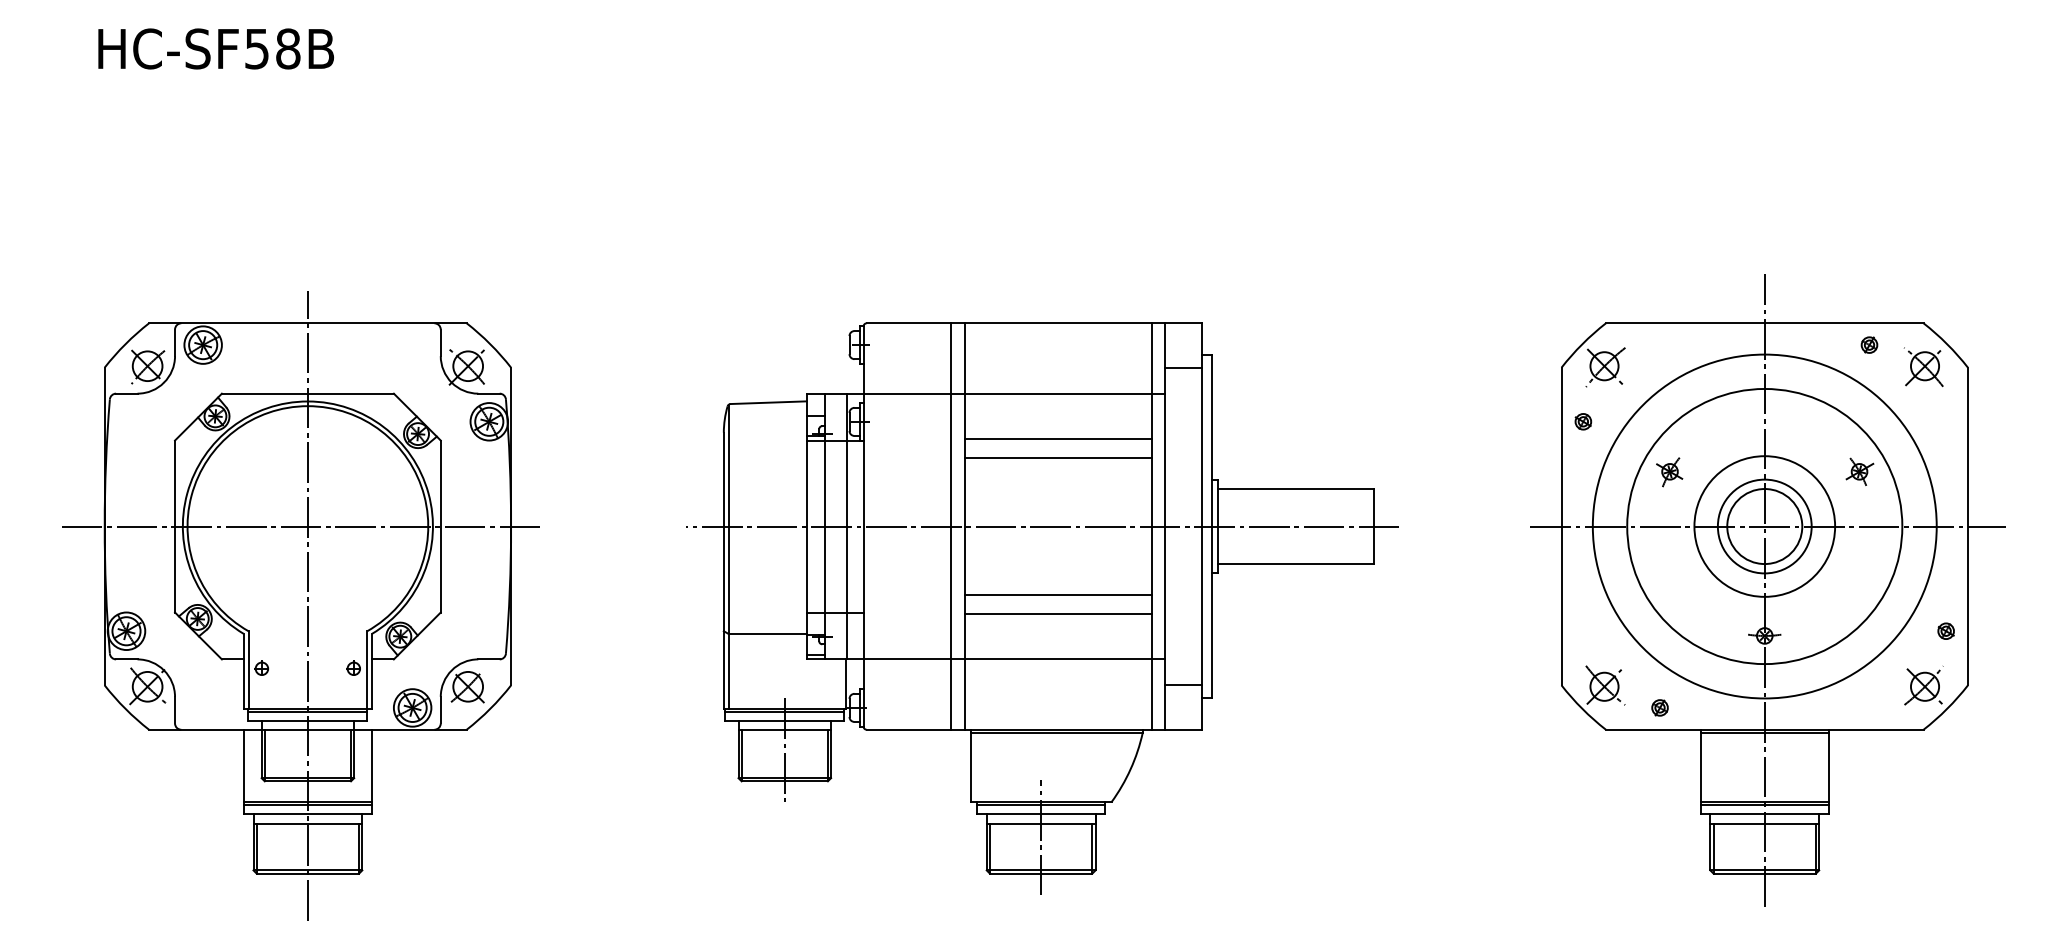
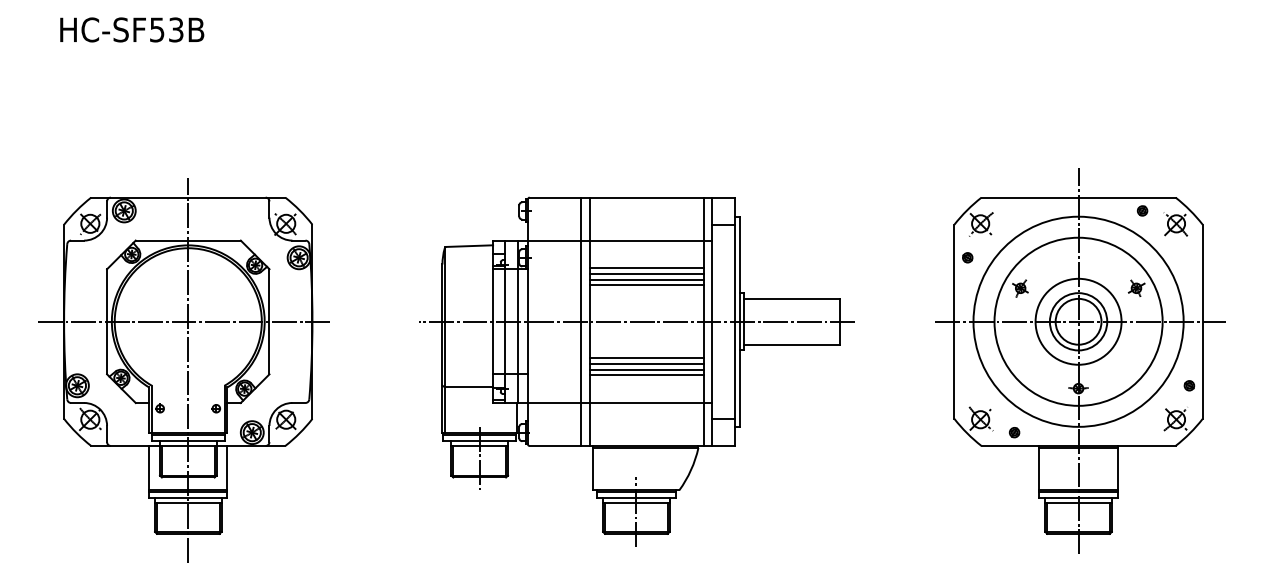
text: (286, 48) -> (175, 29), HC-SF58B -> HC-SF53B
line: (1057, 449) -> (646, 274), added
line: (1057, 467) -> (646, 285), added
line: (1057, 586) -> (646, 358), added
line: (1057, 604) -> (646, 369), added

